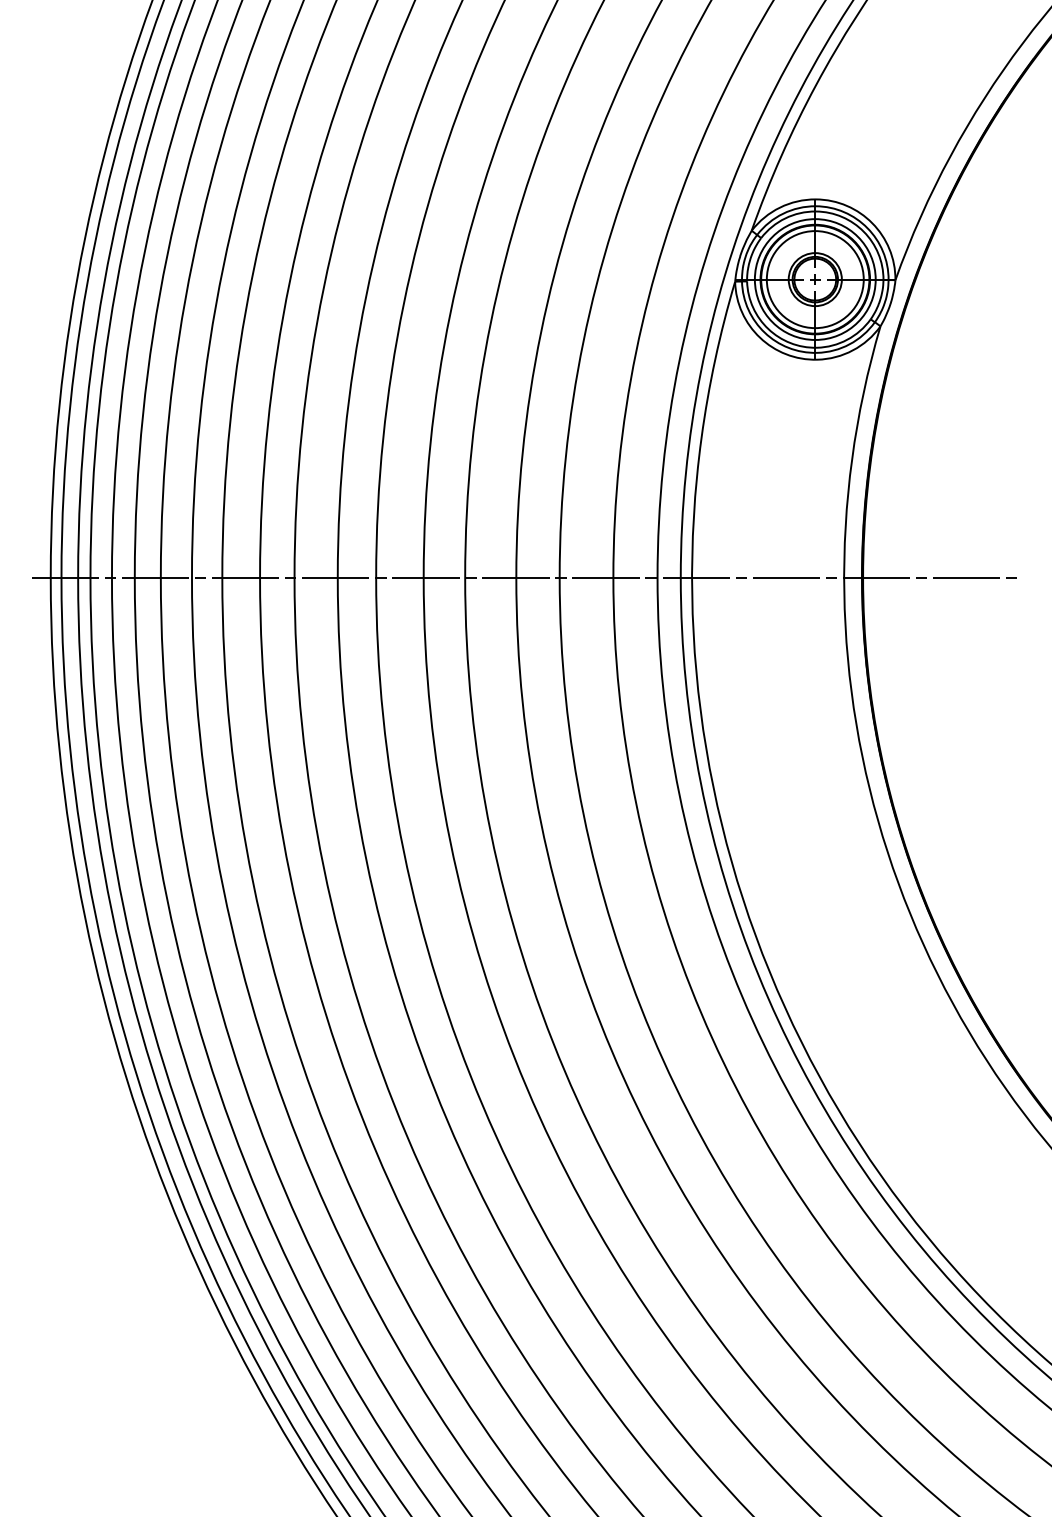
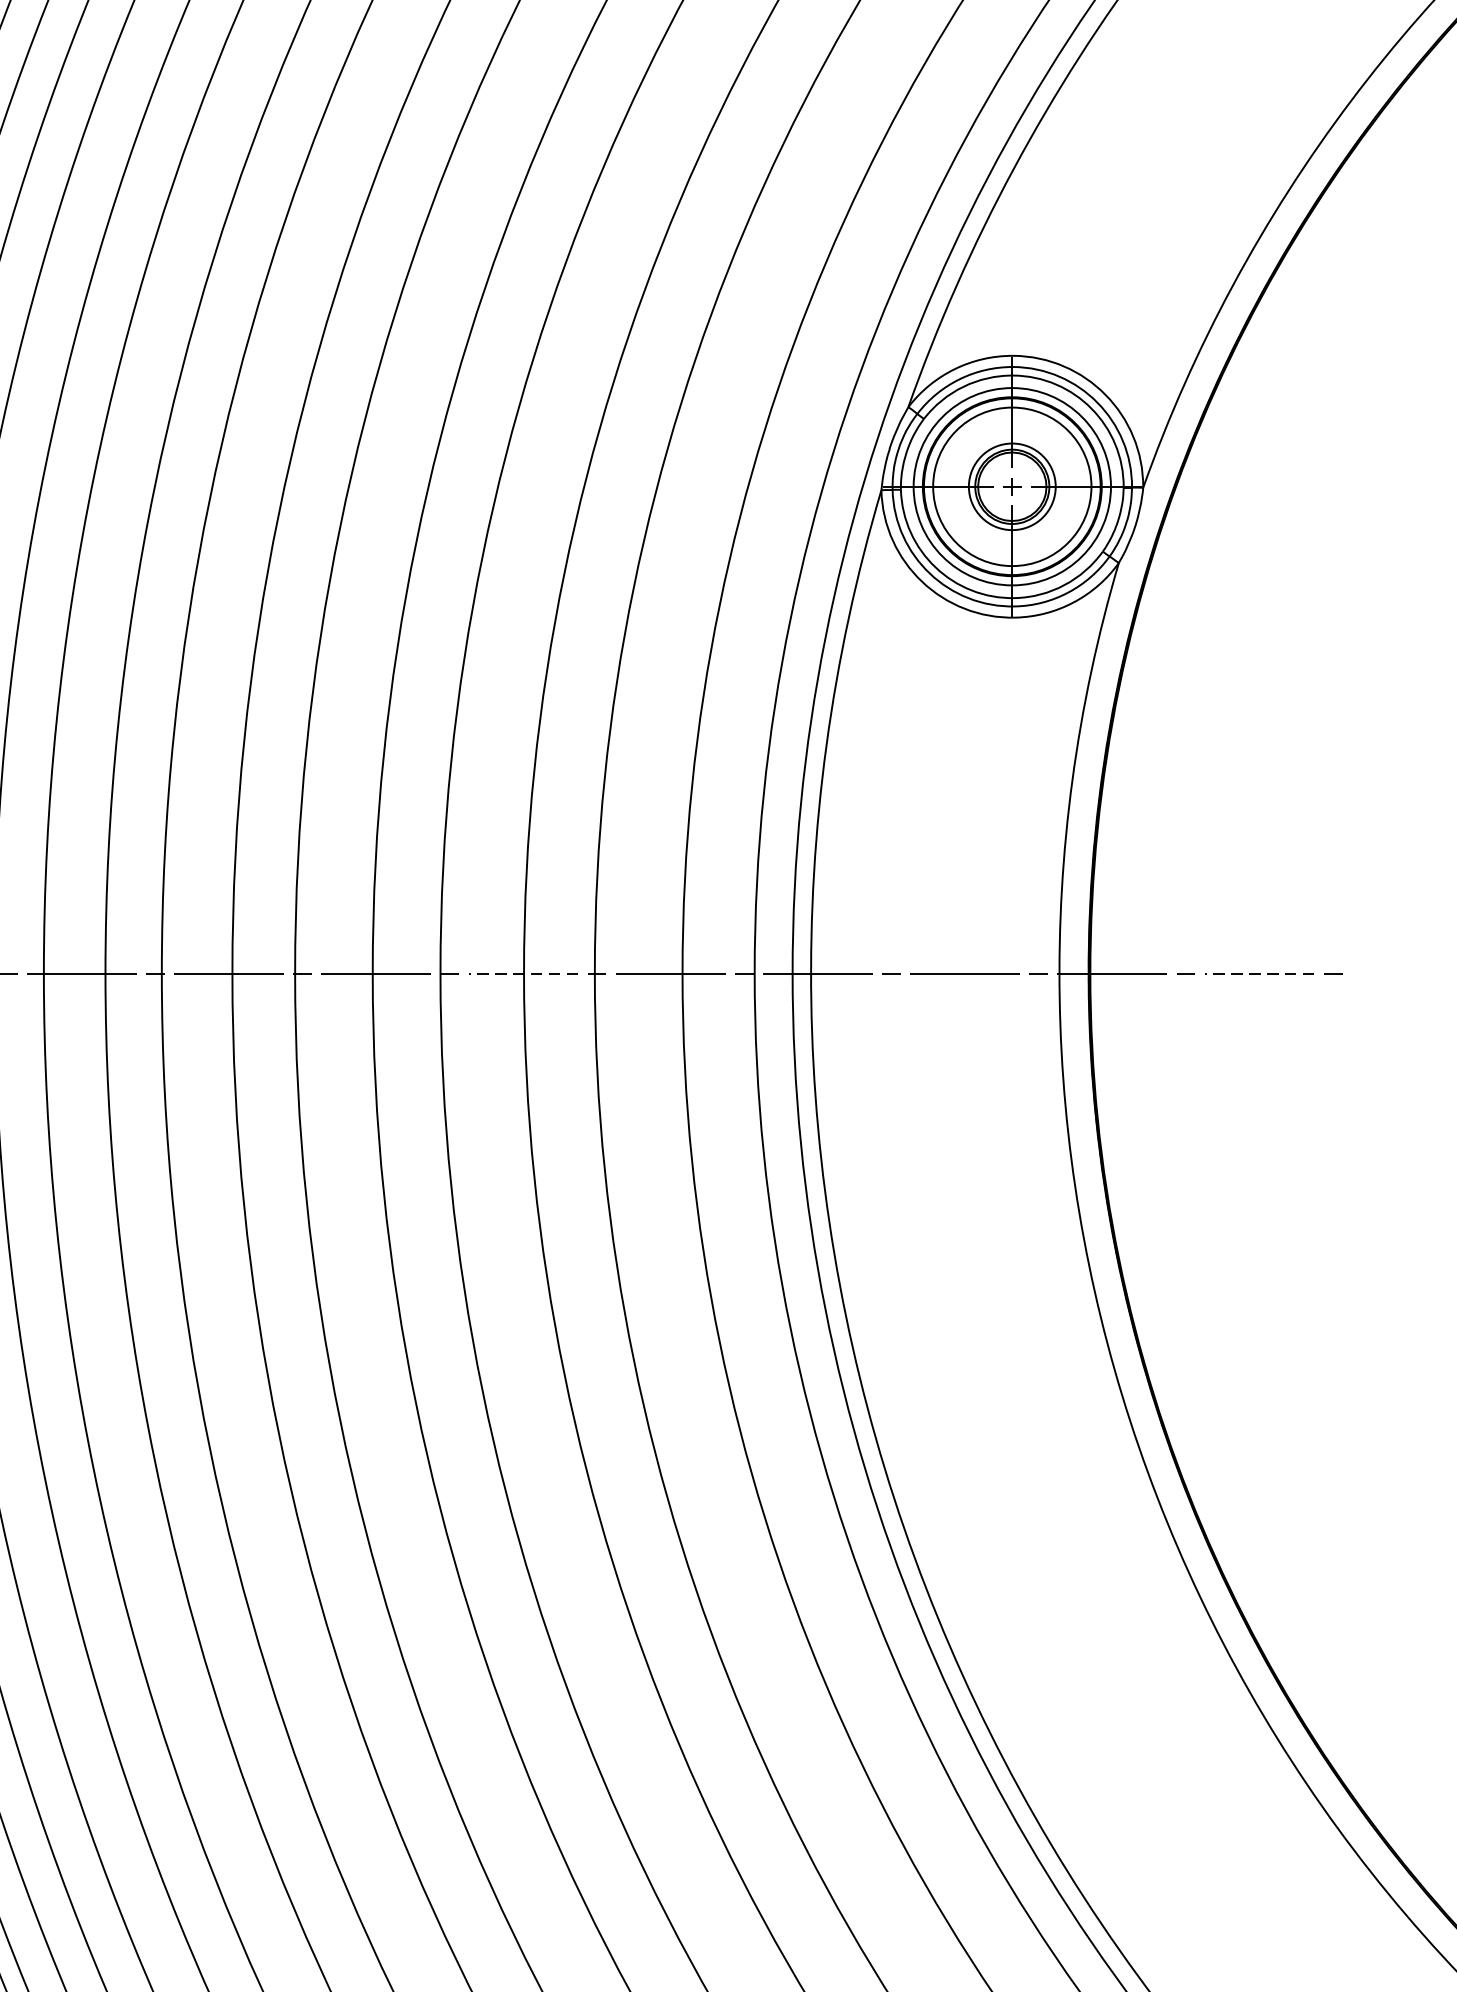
line: (516, 577) -> (524, 973), solid -> dashed
line: (966, 577) -> (1259, 973), solid -> dashed

